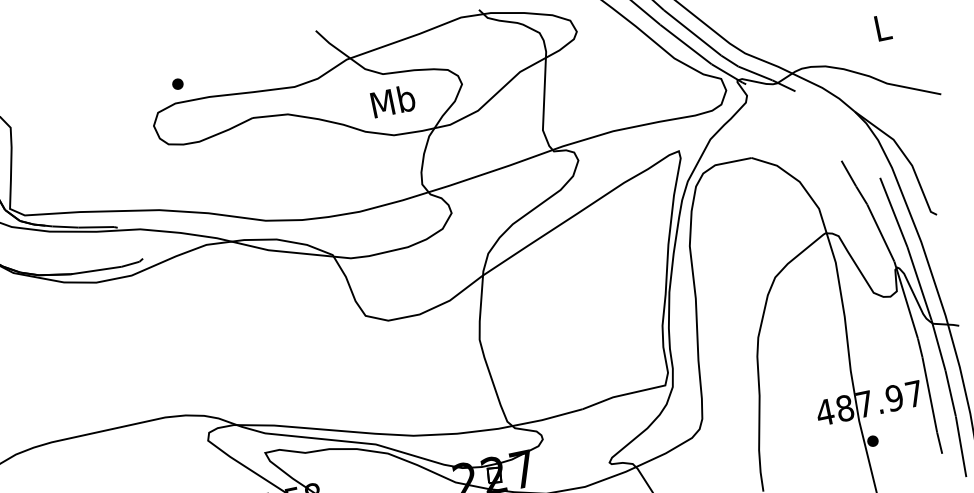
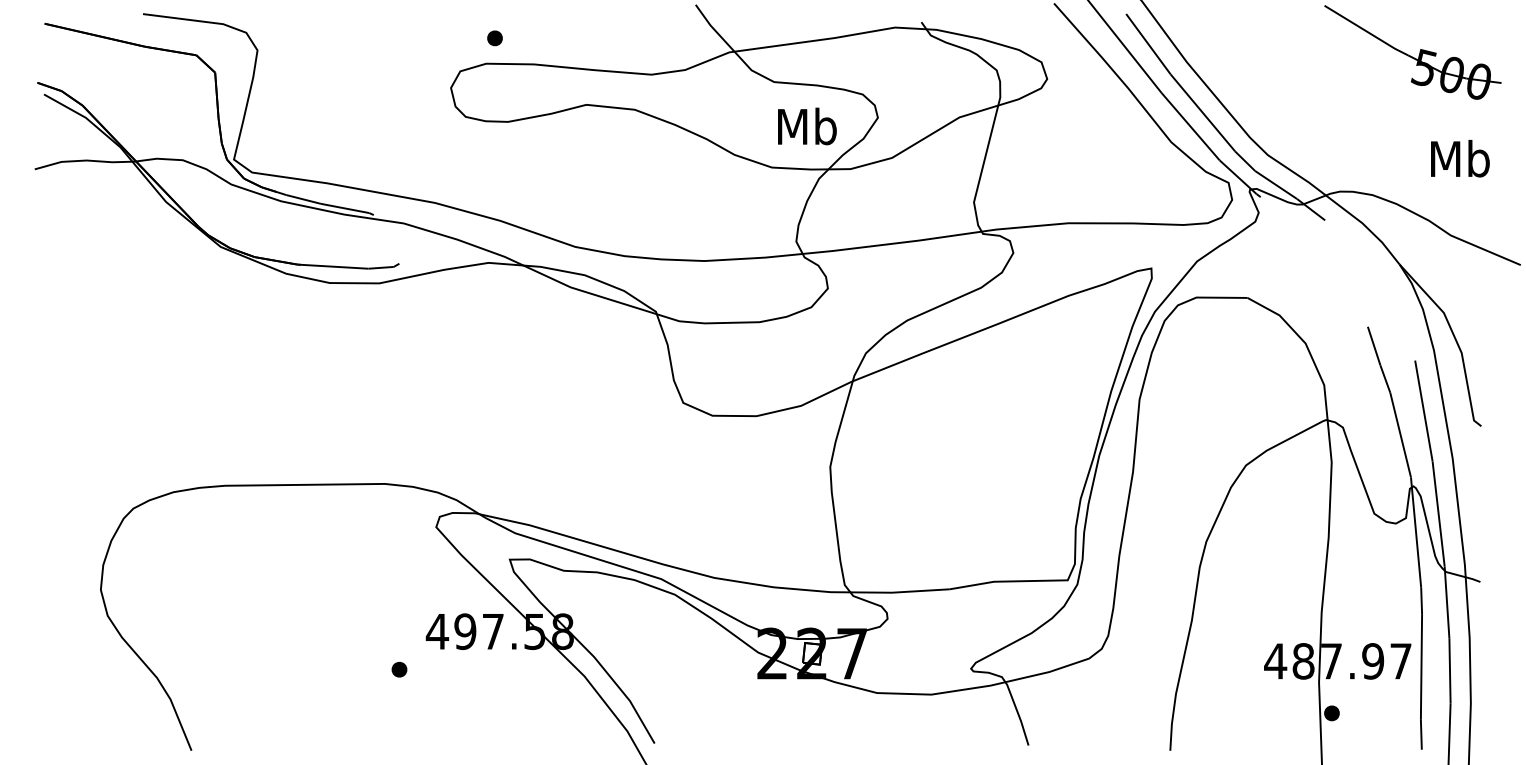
text: (882, 27) -> (1460, 158), L -> Mb
text: (393, 101) -> (807, 126), moved

